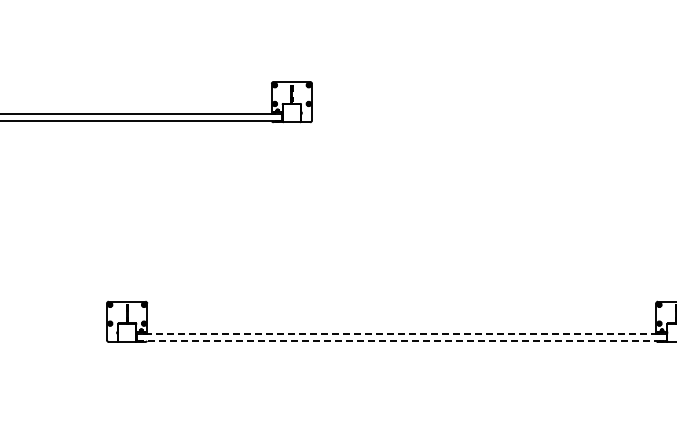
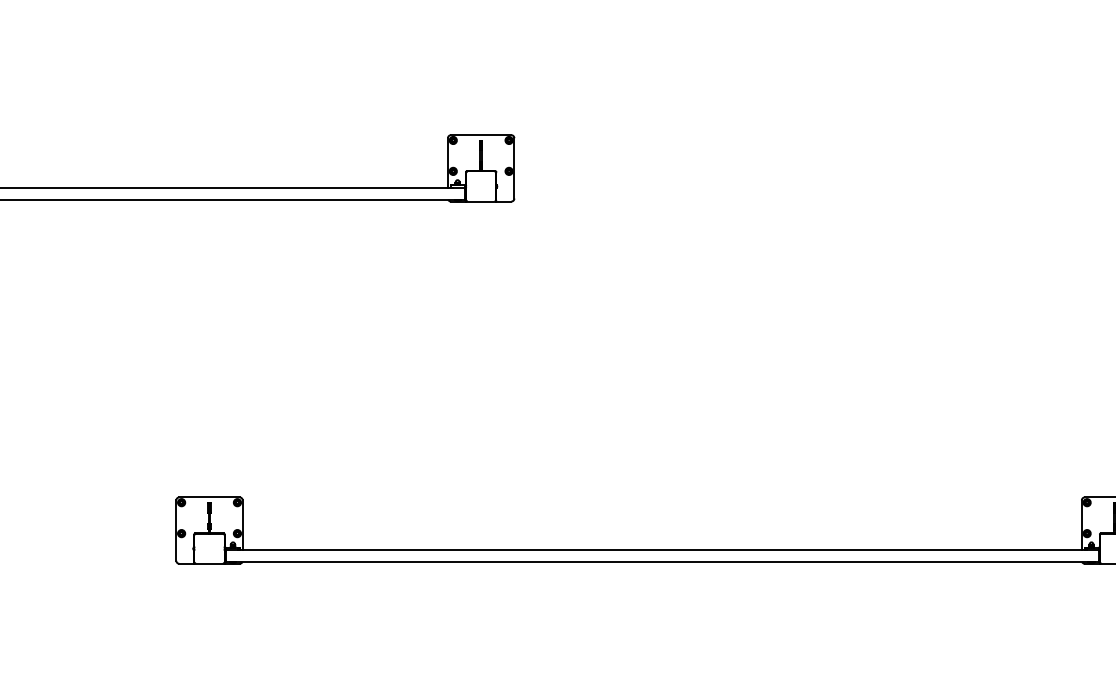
line: (401, 333) -> (661, 549), dashed -> solid
line: (401, 340) -> (661, 561), dashed -> solid

